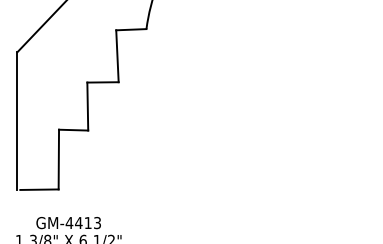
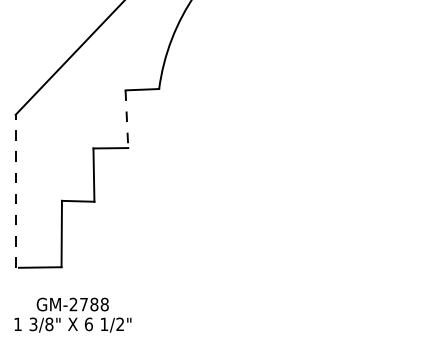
line: (117, 56) -> (126, 119), solid -> dashed
line: (17, 120) -> (15, 190), solid -> dashed
text: (82, 222) -> (88, 304), GM-4413 -> GM-2788

